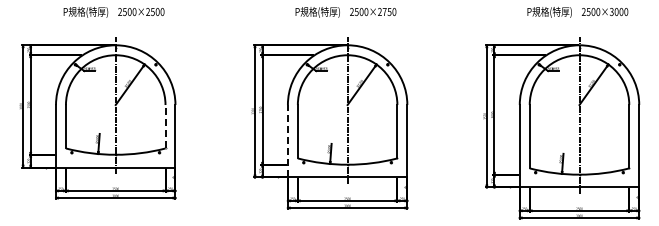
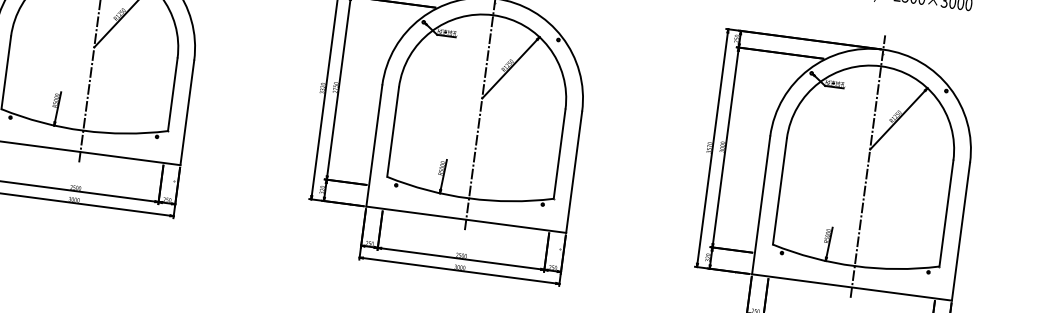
line: (165, 126) -> (172, 94), dashed -> solid
line: (287, 140) -> (373, 144), dashed -> solid

